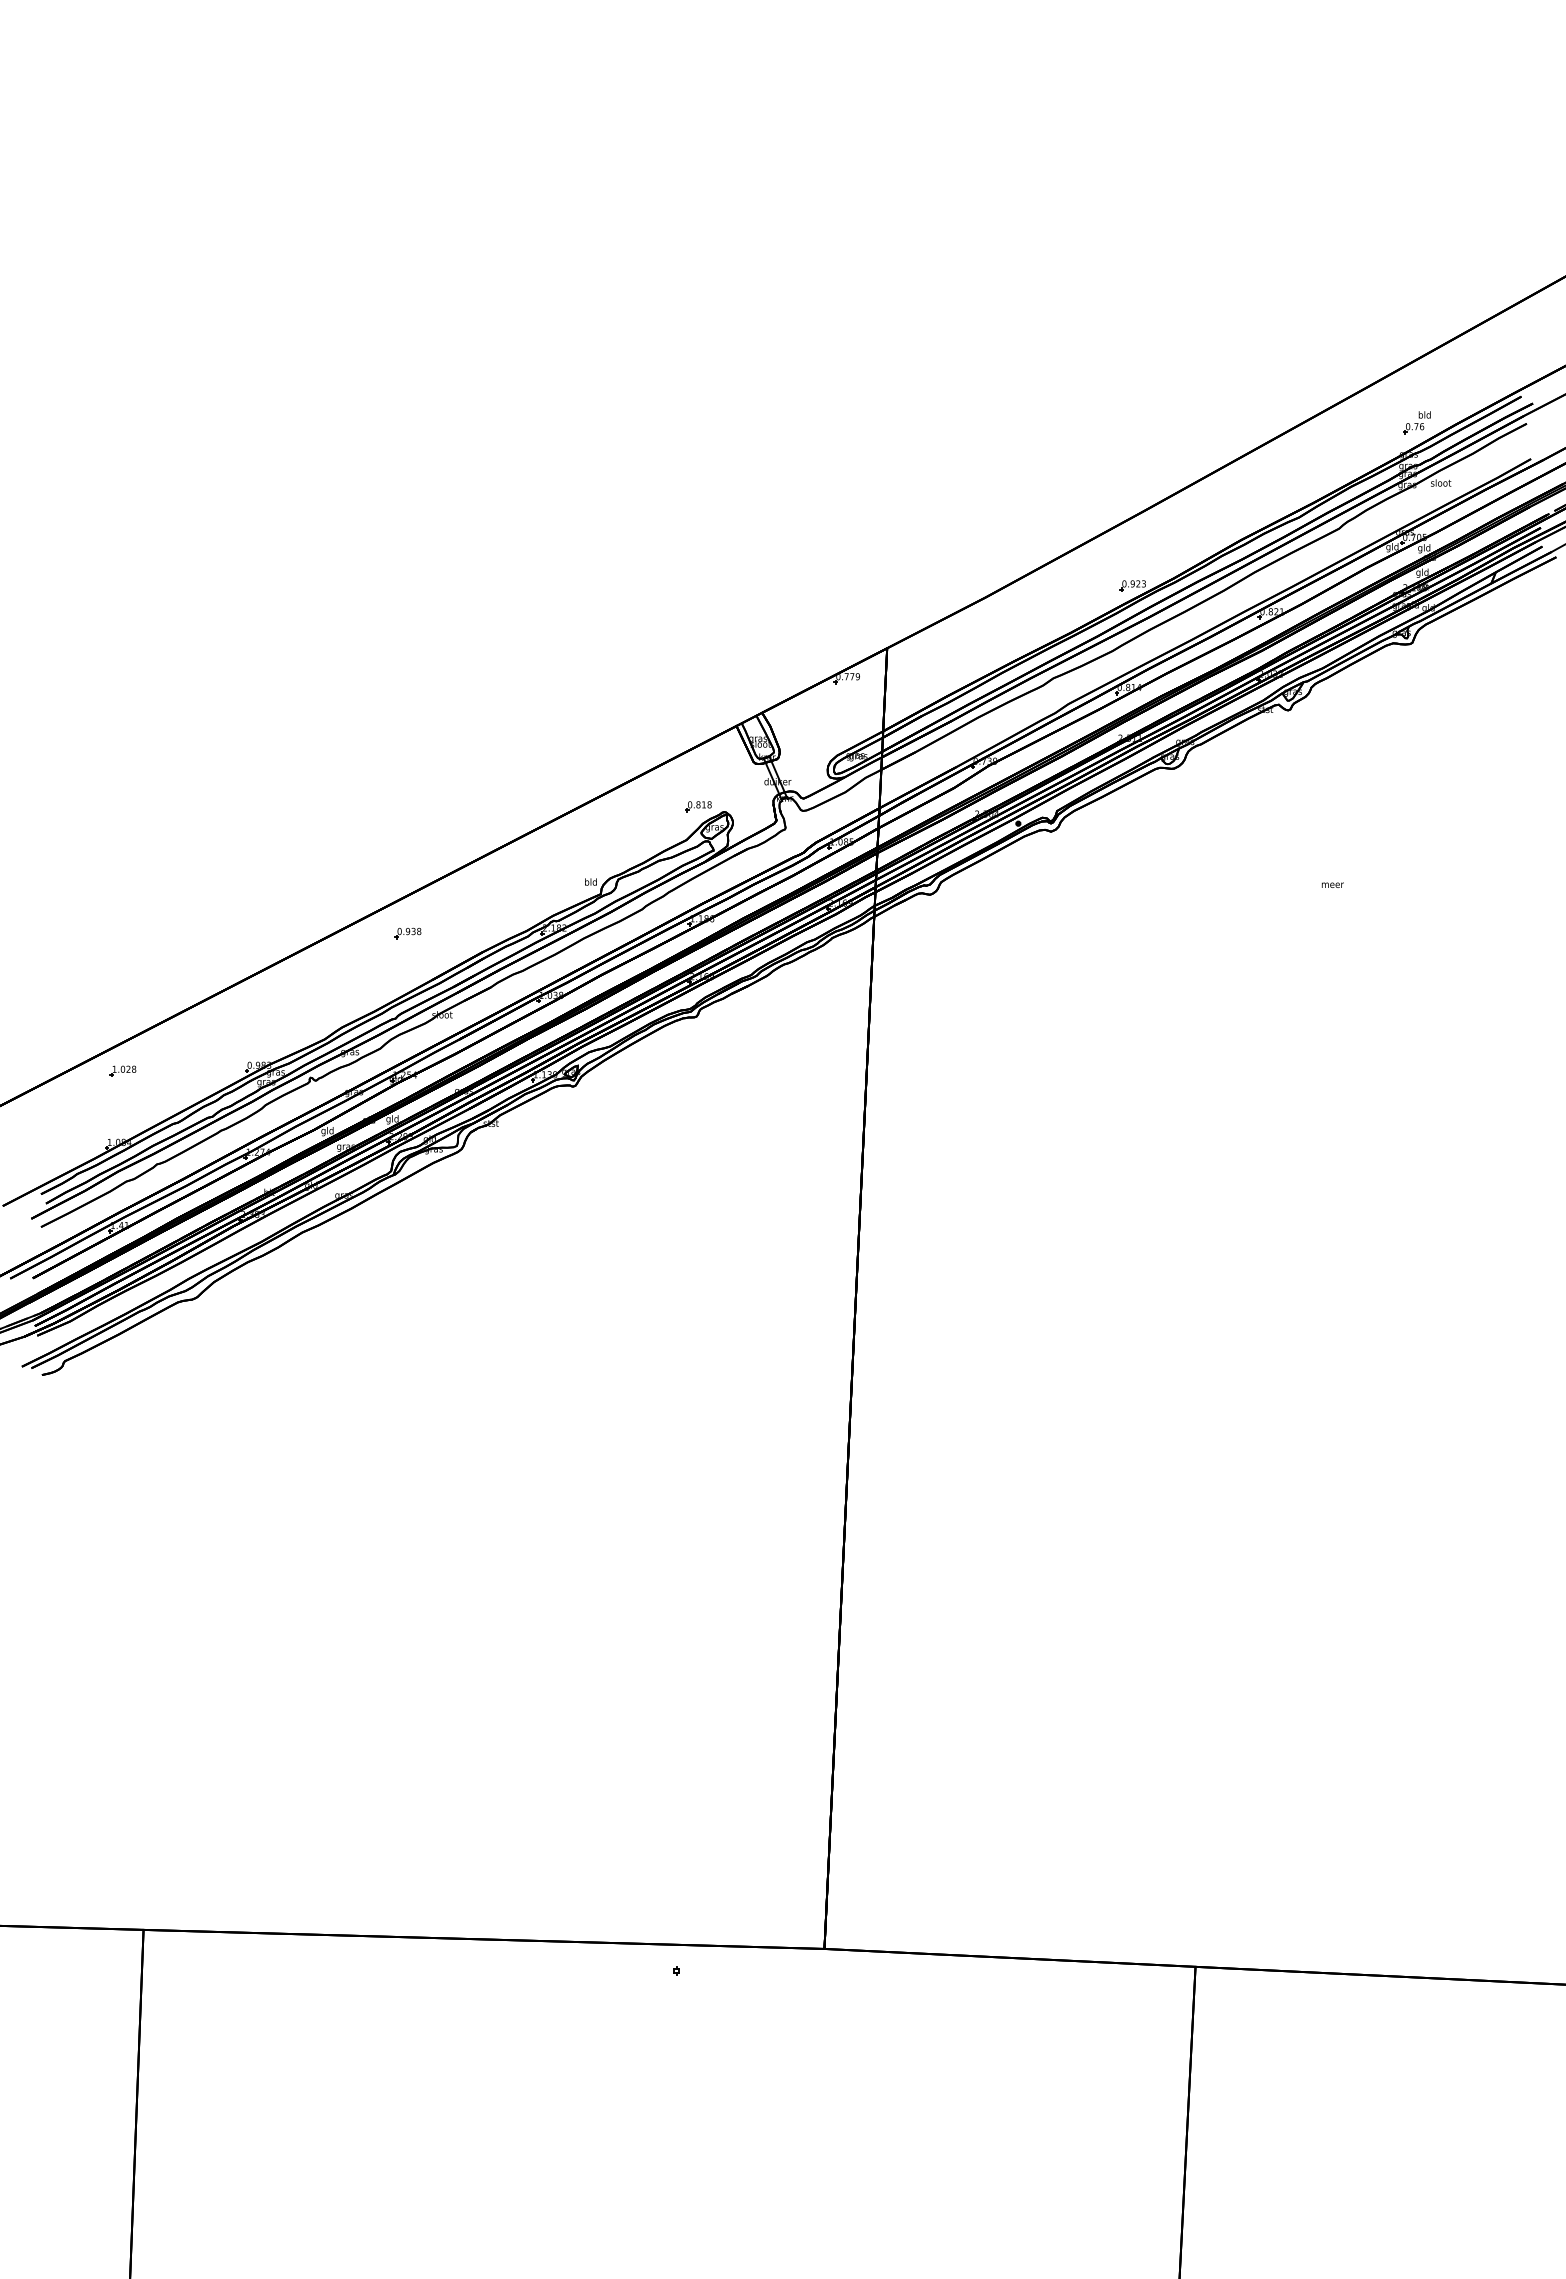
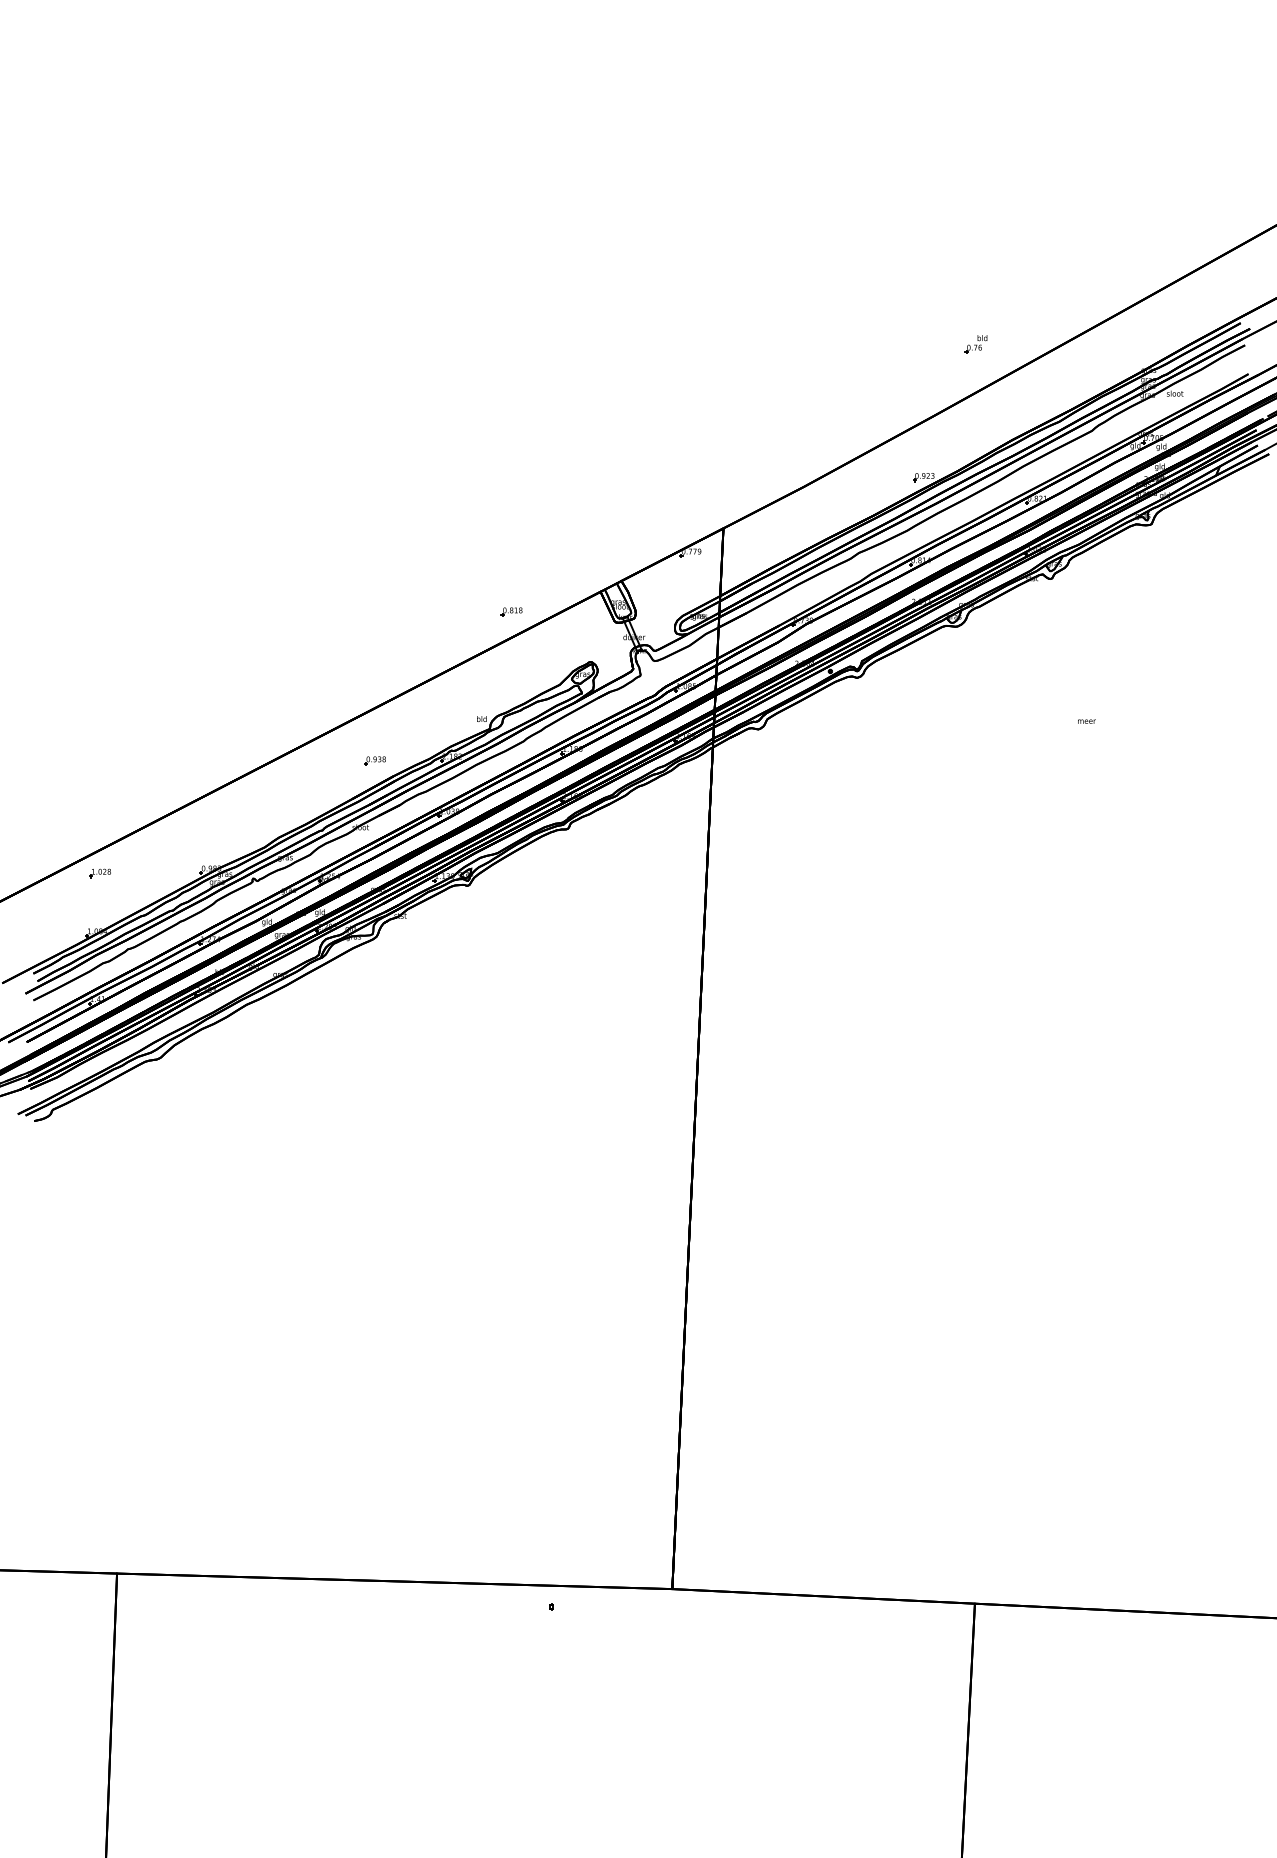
part: (1416, 422) -> (975, 344), moved
part: (698, 806) -> (511, 611), moved
part: (407, 933) -> (374, 761), moved

